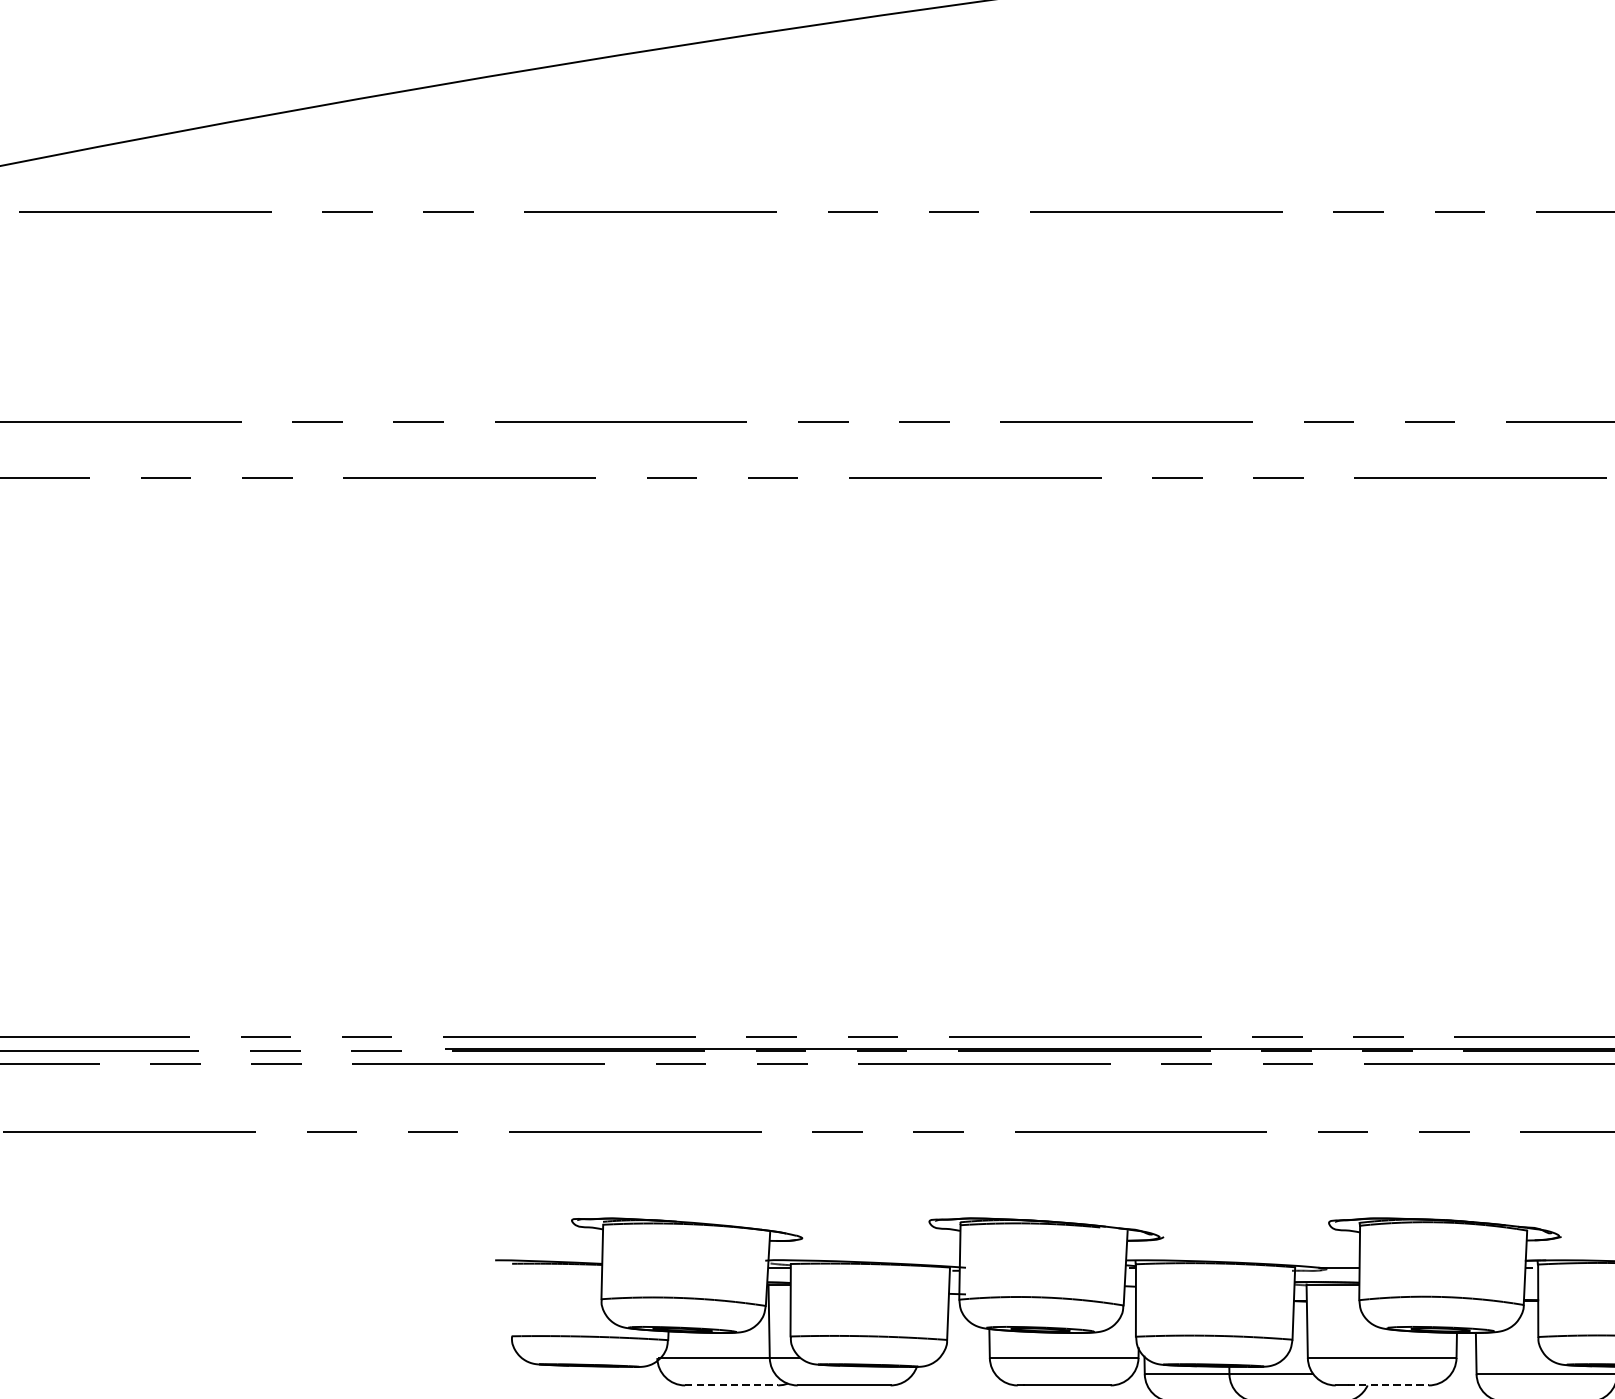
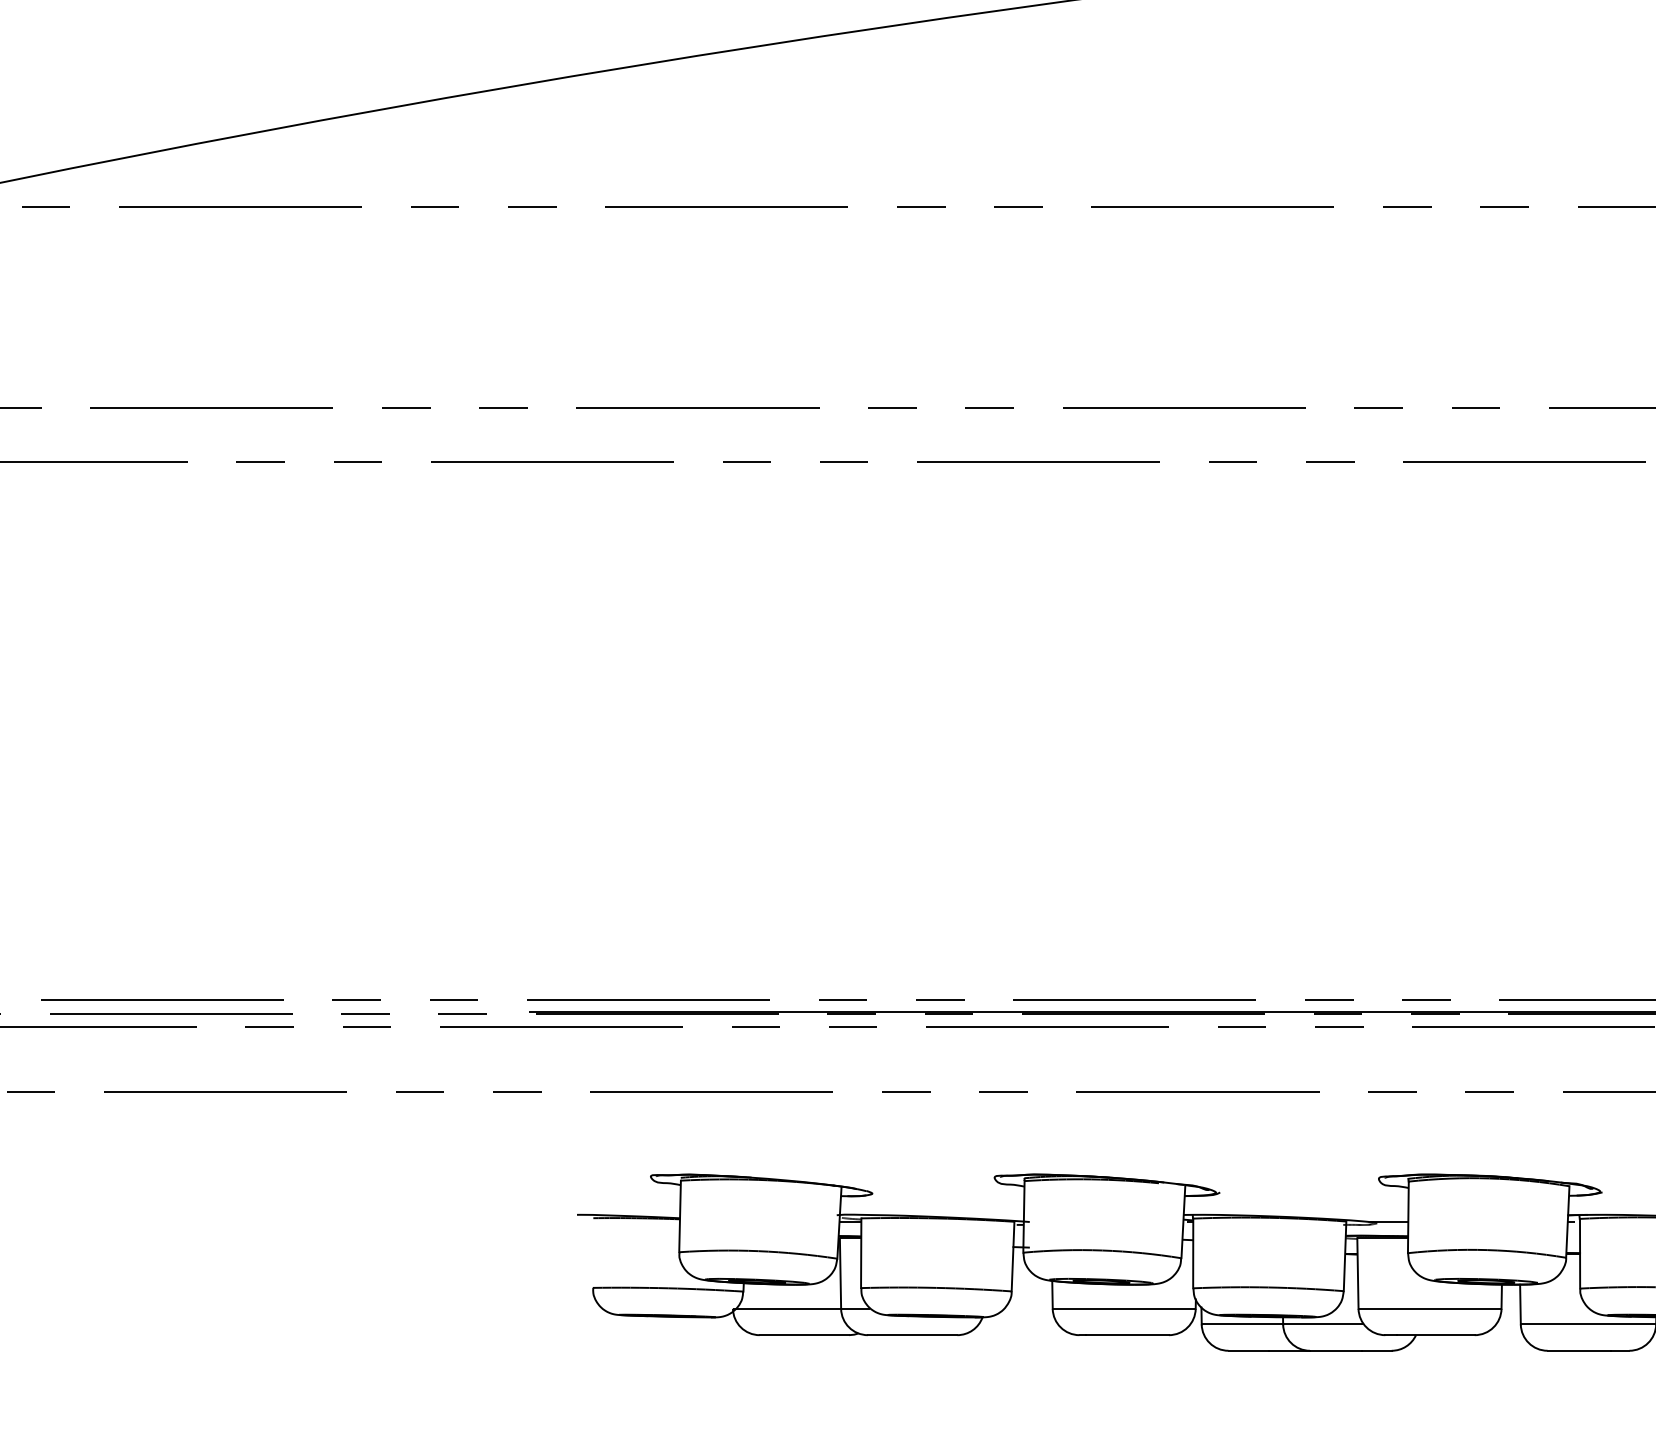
line: (731, 1385) -> (804, 1335), dashed -> solid
line: (1387, 1385) -> (1435, 1335), dashed -> solid

